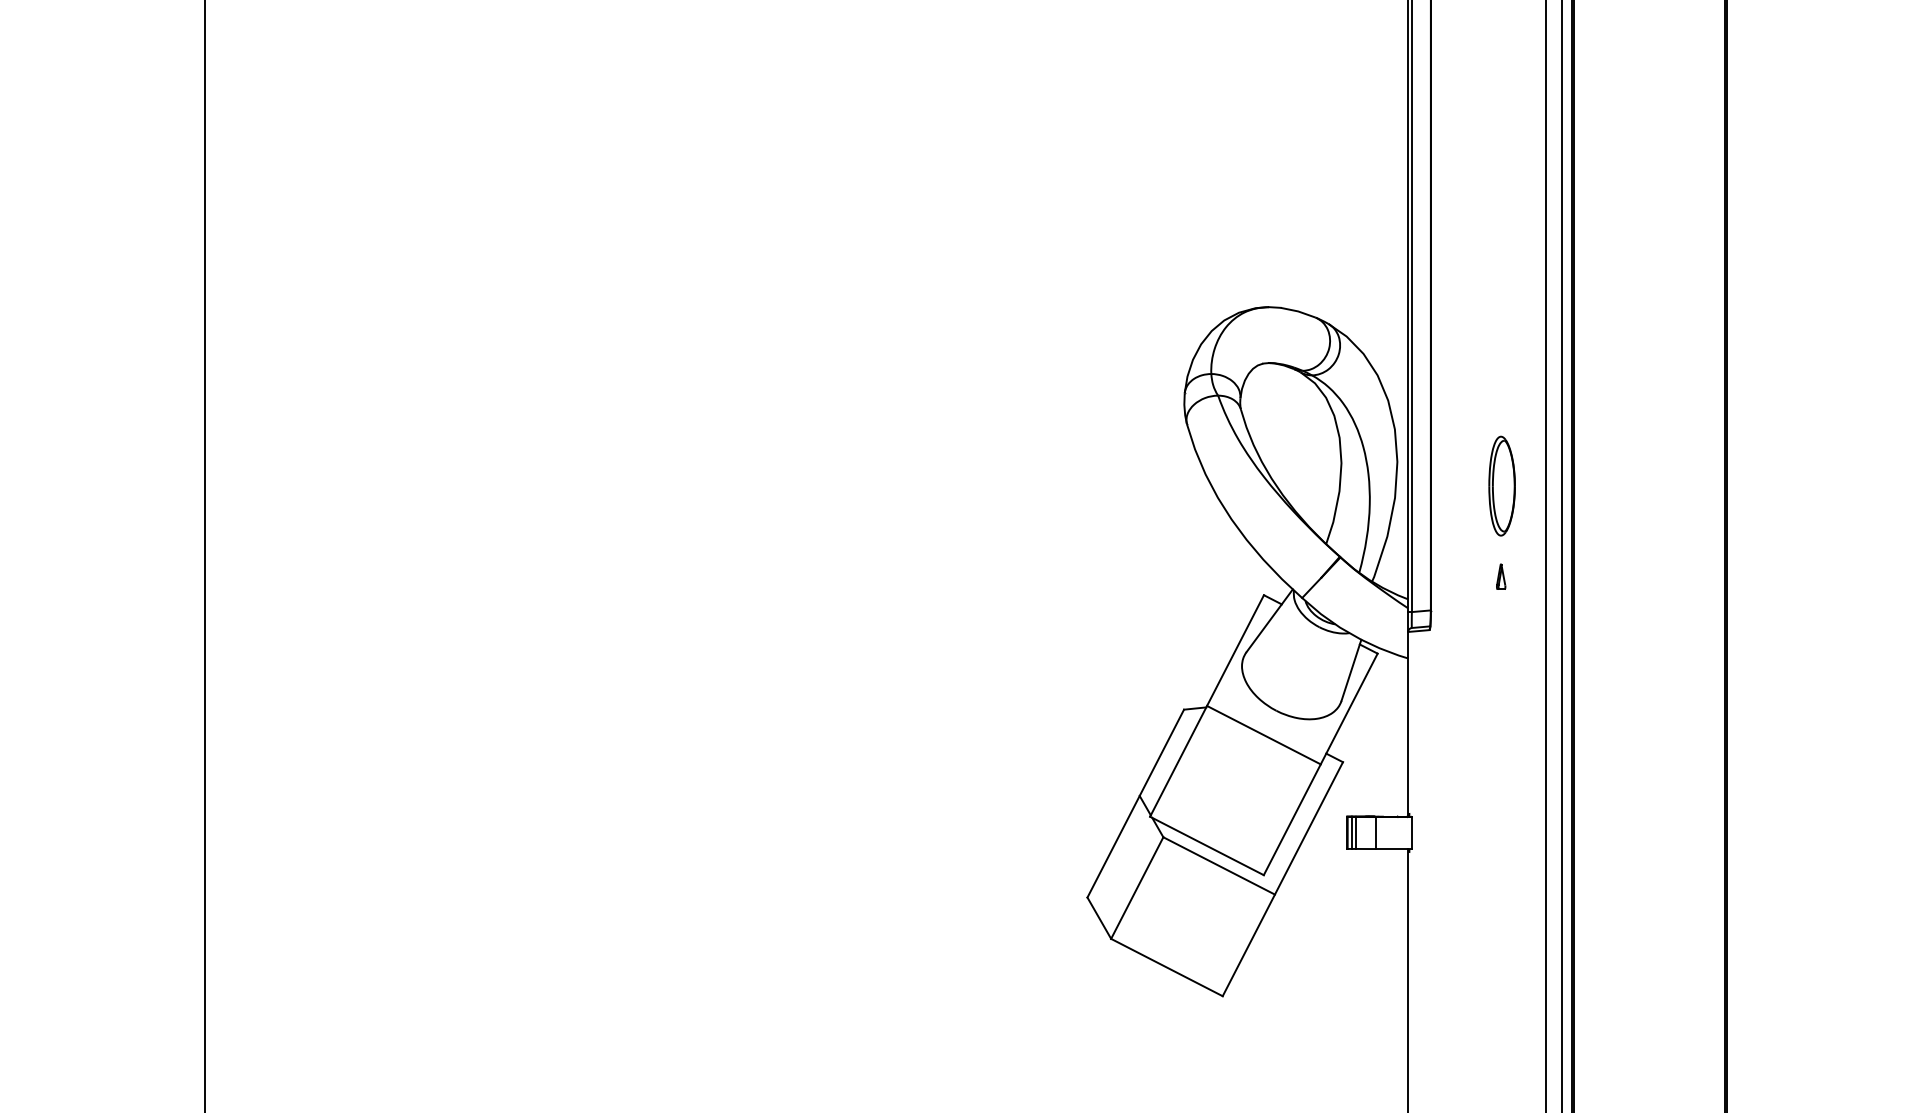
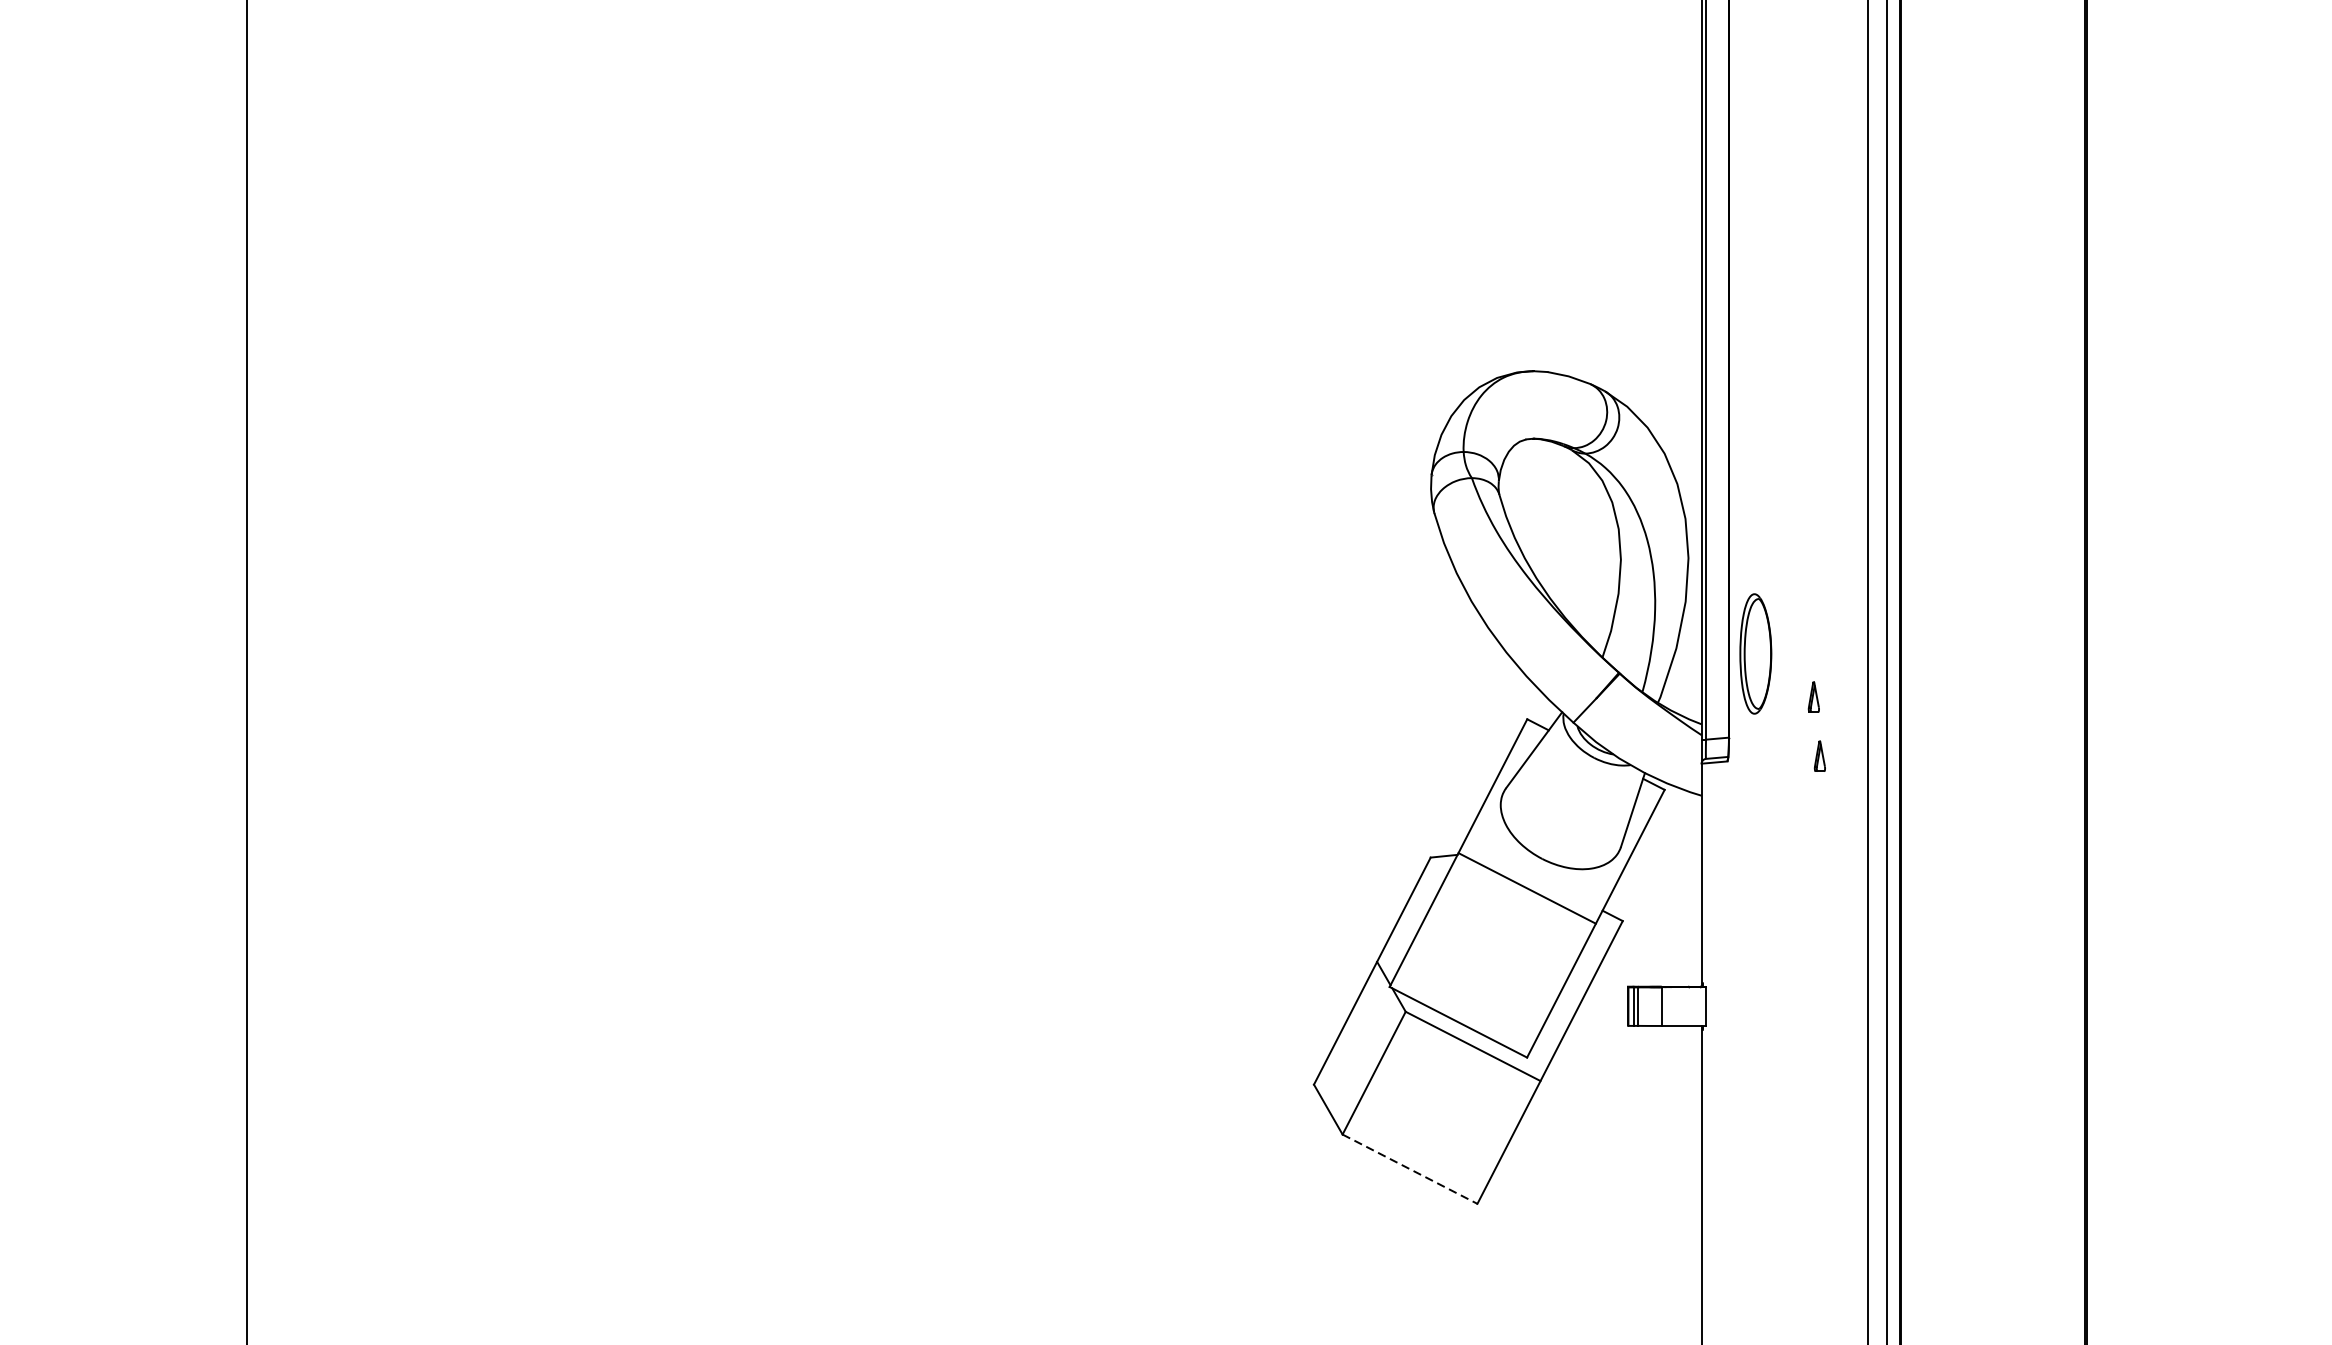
part: (1501, 485) -> (1755, 653), moved
part: (1506, 625) -> (1820, 755), added
line: (1166, 967) -> (1409, 1169), solid -> dashed

